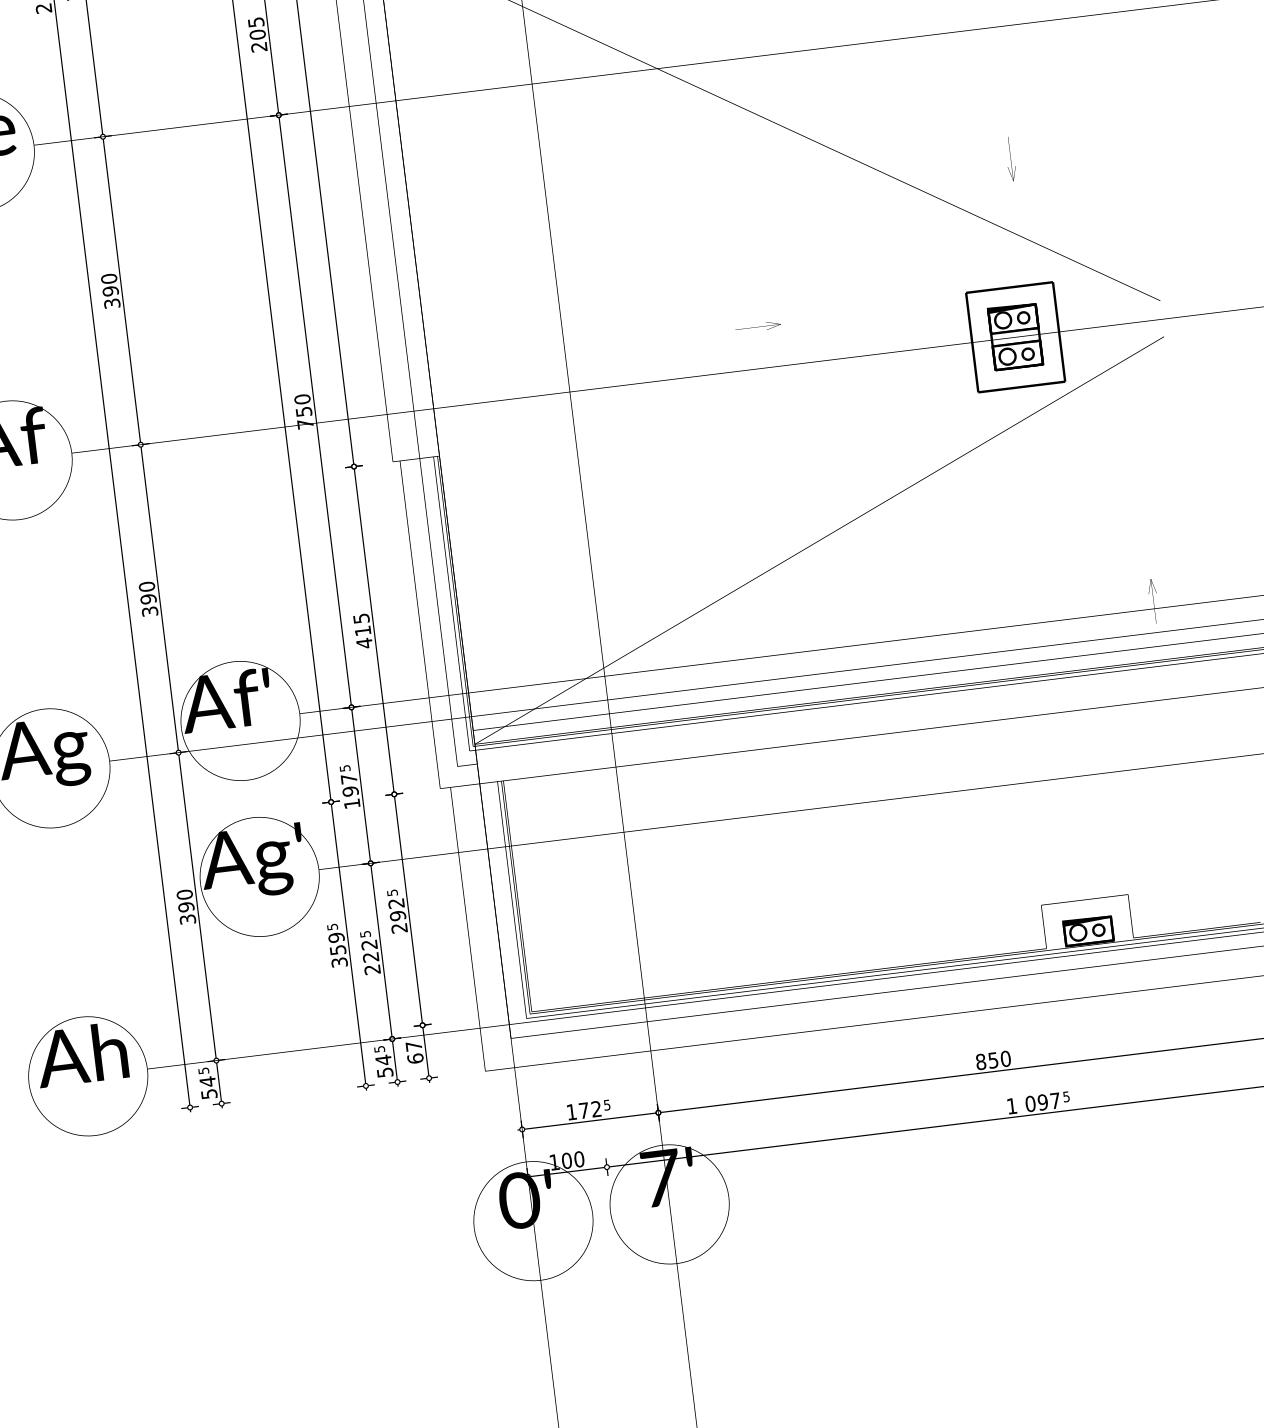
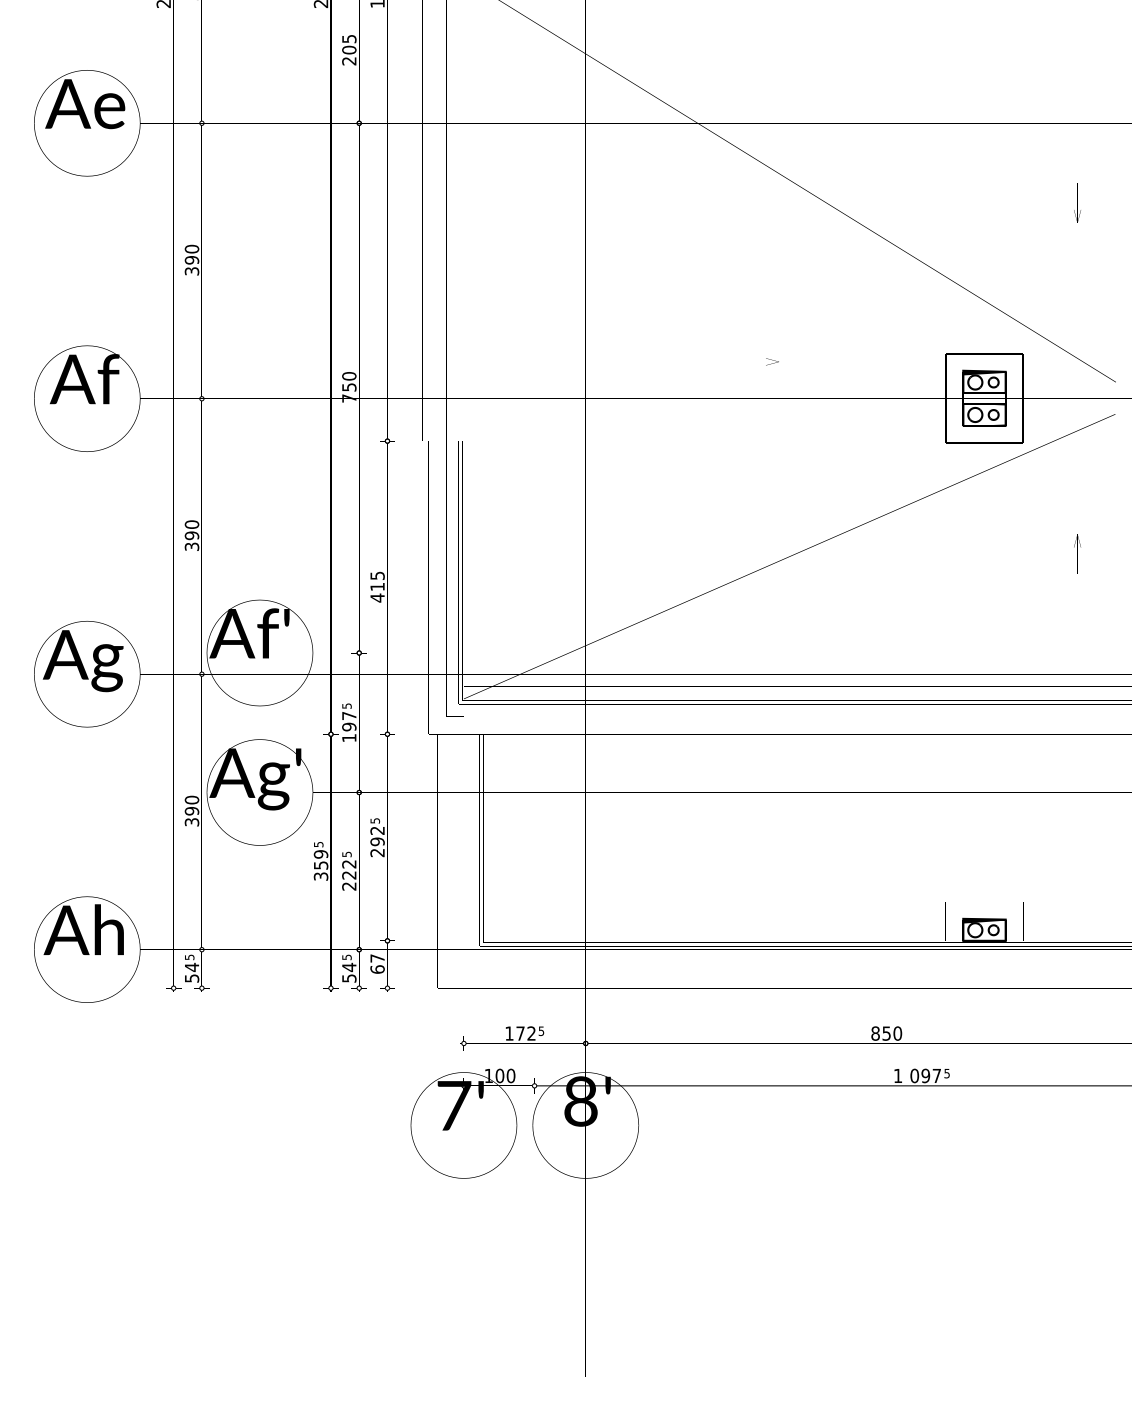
part: (1010, 158) -> (1077, 202), moved
part: (1153, 600) -> (1077, 553), moved
text: (661, 1178) -> (581, 1101), 7' -> 8'
text: (519, 1200) -> (453, 1105), 0' -> 7'

